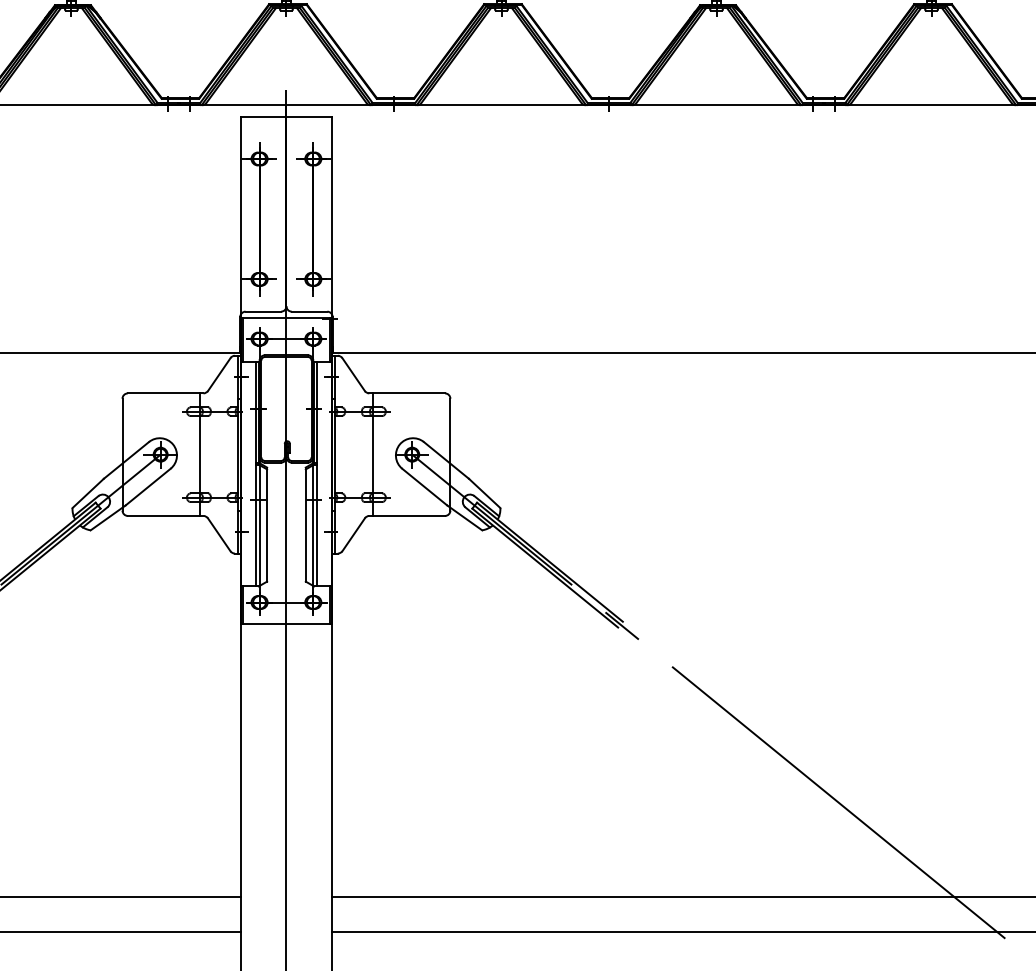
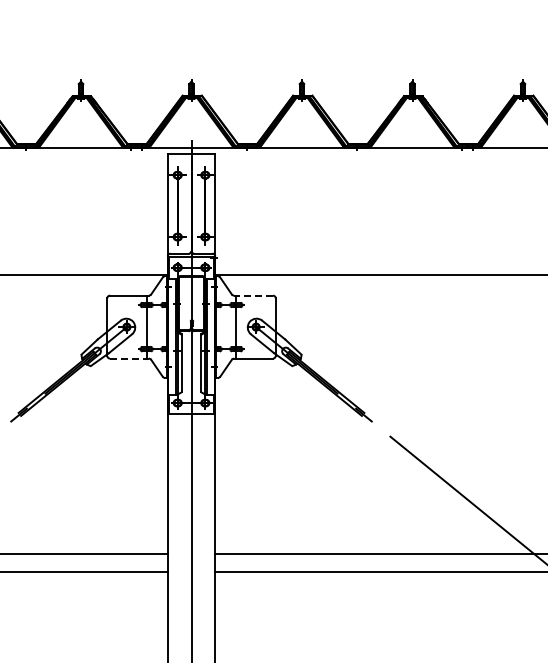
line: (407, 393) -> (253, 295), solid -> dashed
line: (165, 515) -> (129, 358), solid -> dashed

